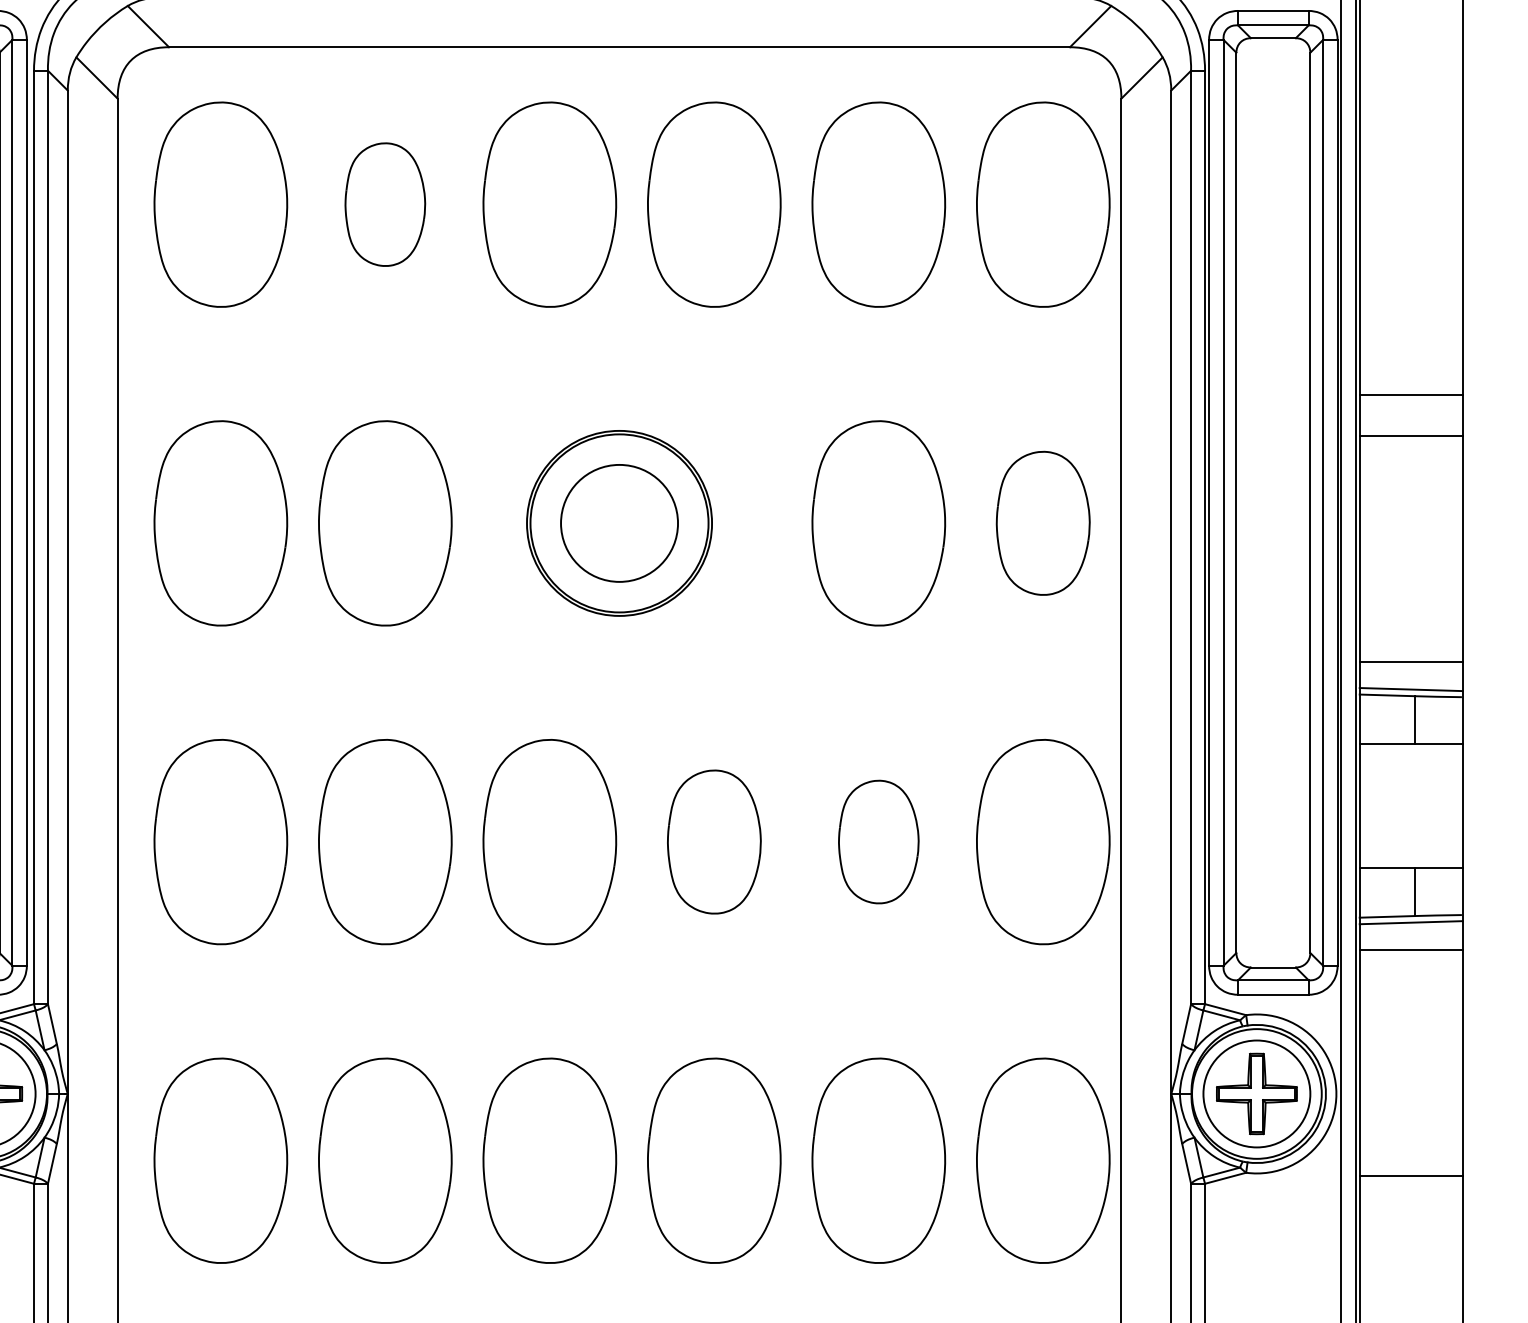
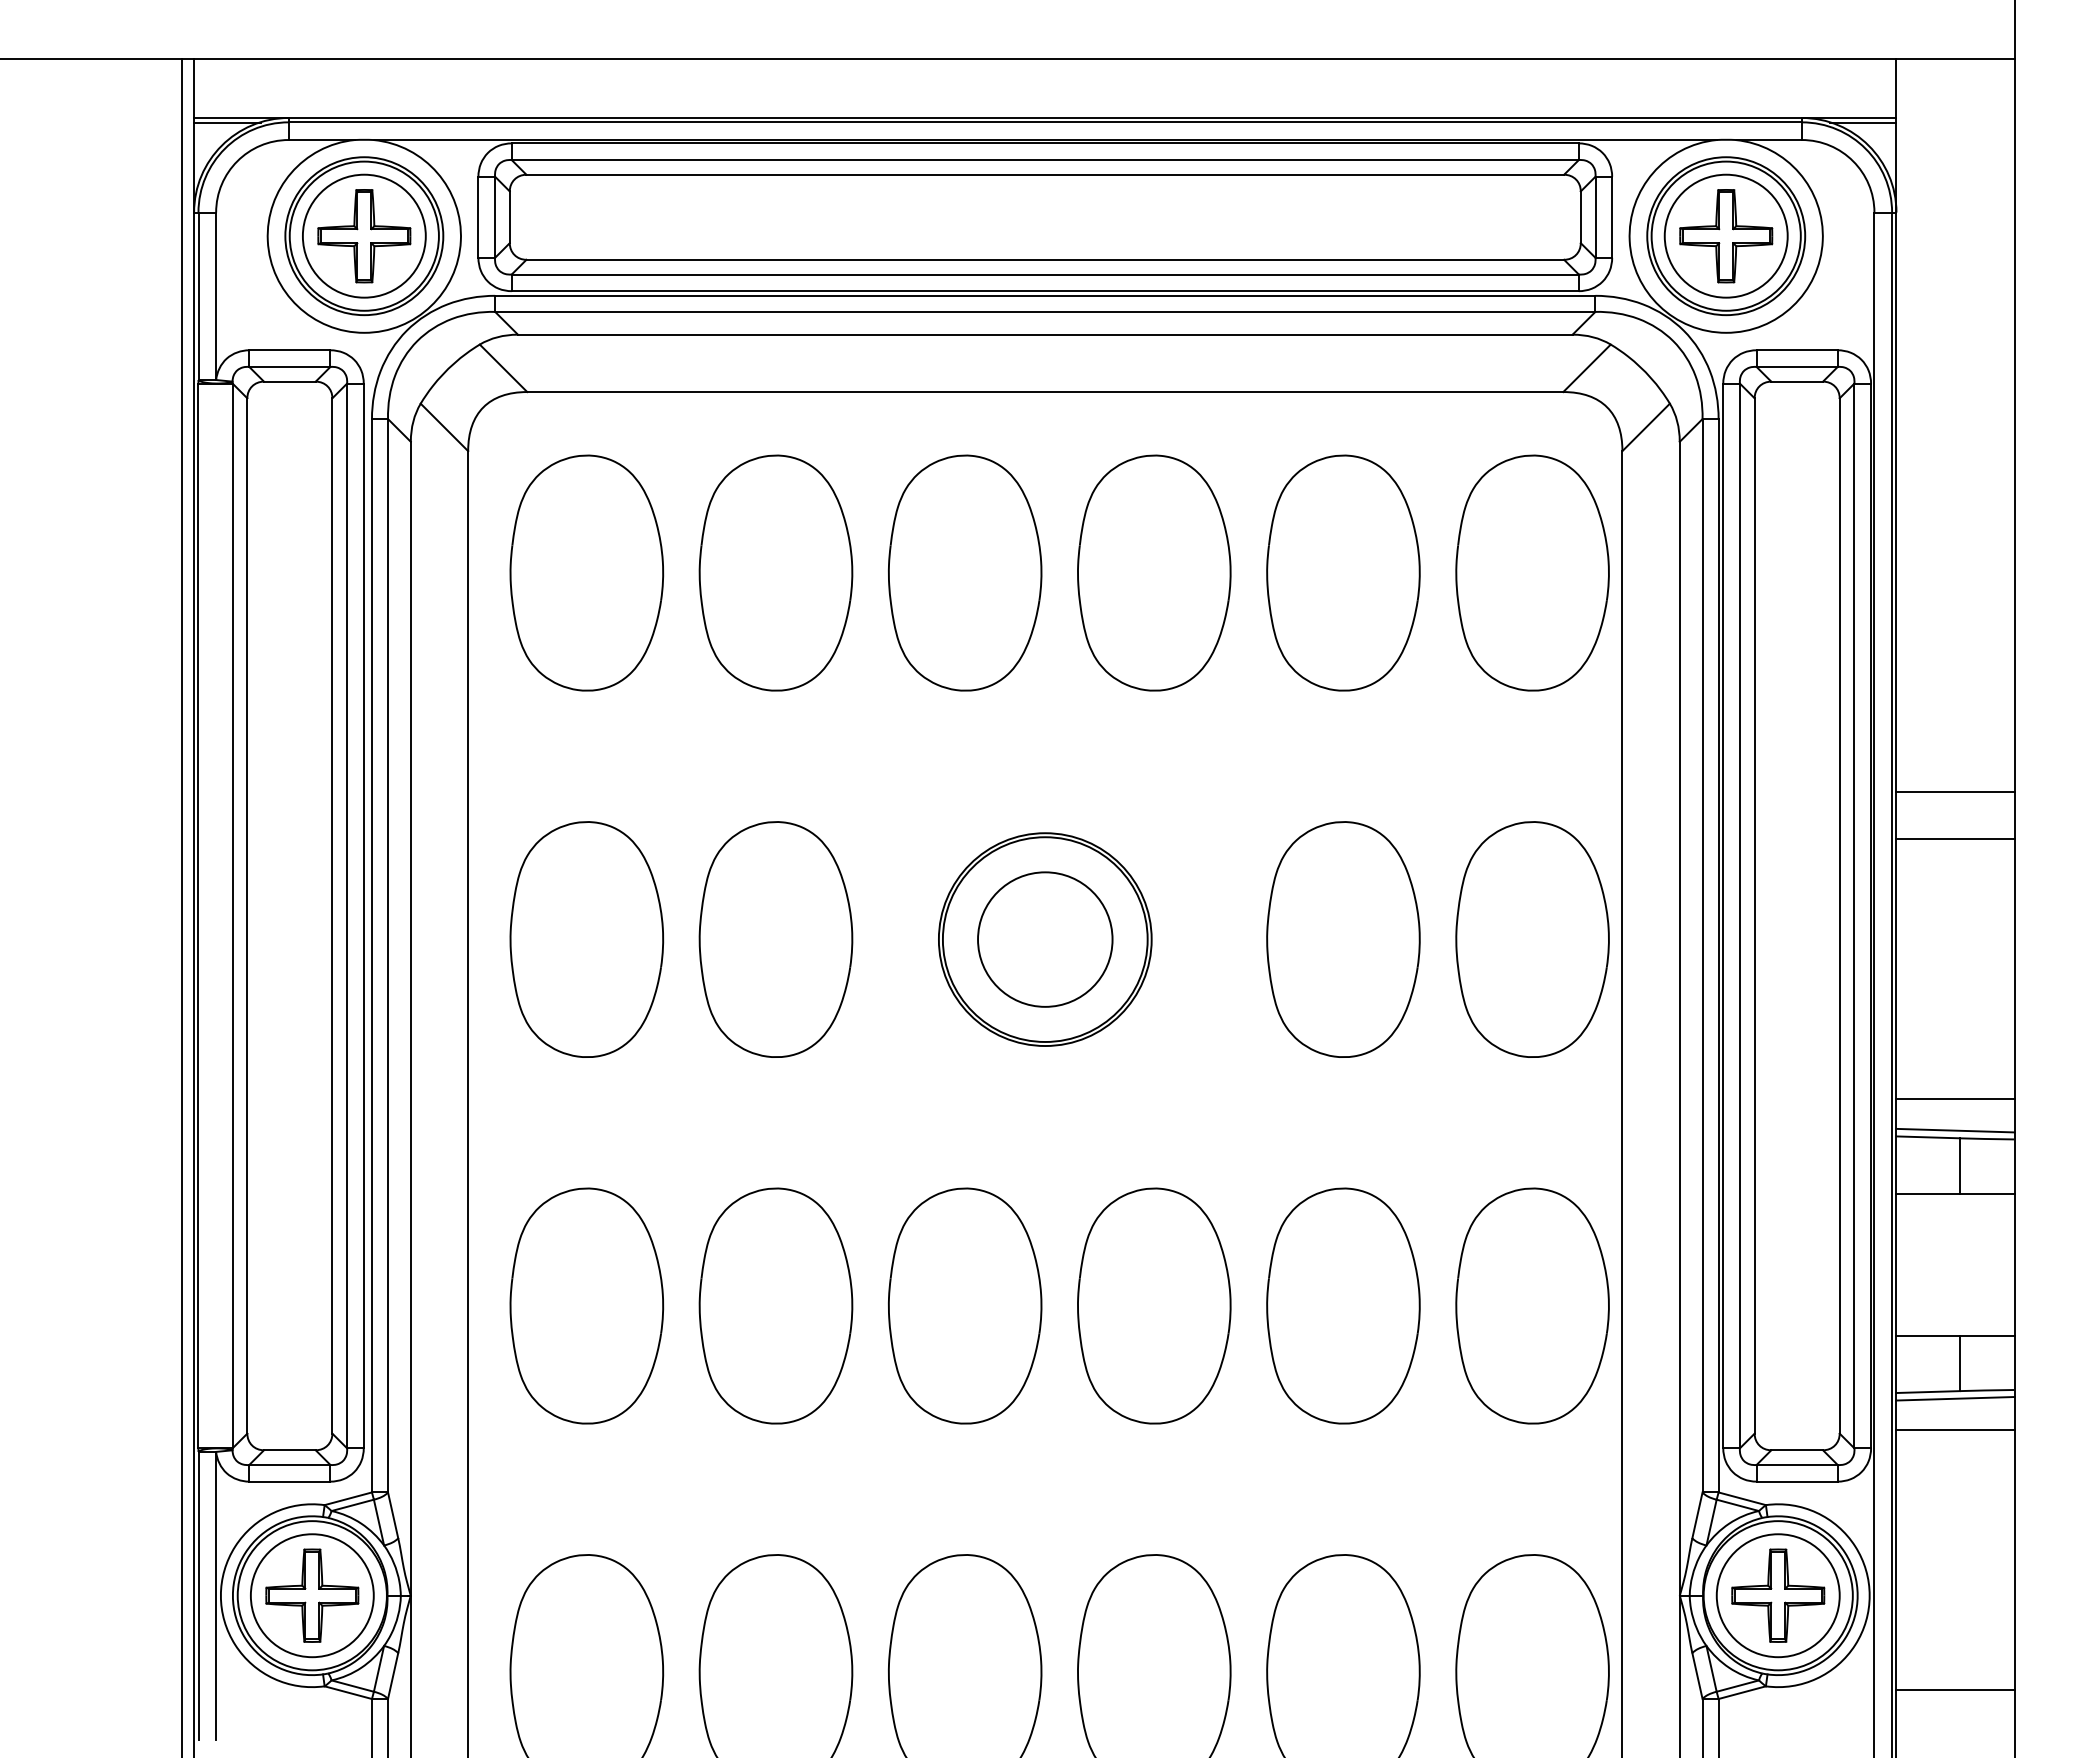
part: (384, 204) -> (775, 572), size x1.67
part: (1043, 523) -> (1532, 939), size x1.43
part: (714, 841) -> (1154, 1305), size x1.43
part: (878, 841) -> (1343, 1305), size x1.67

